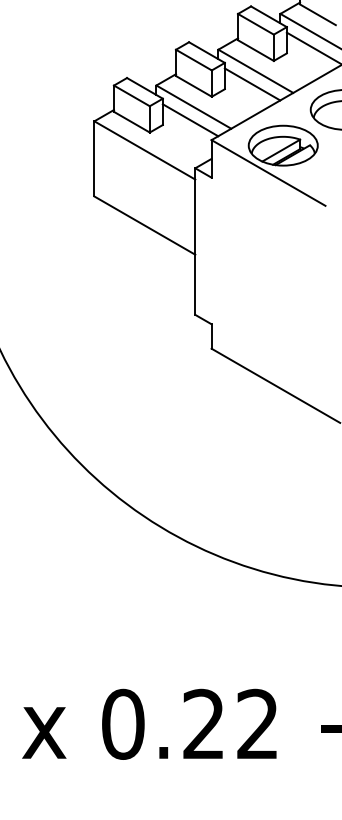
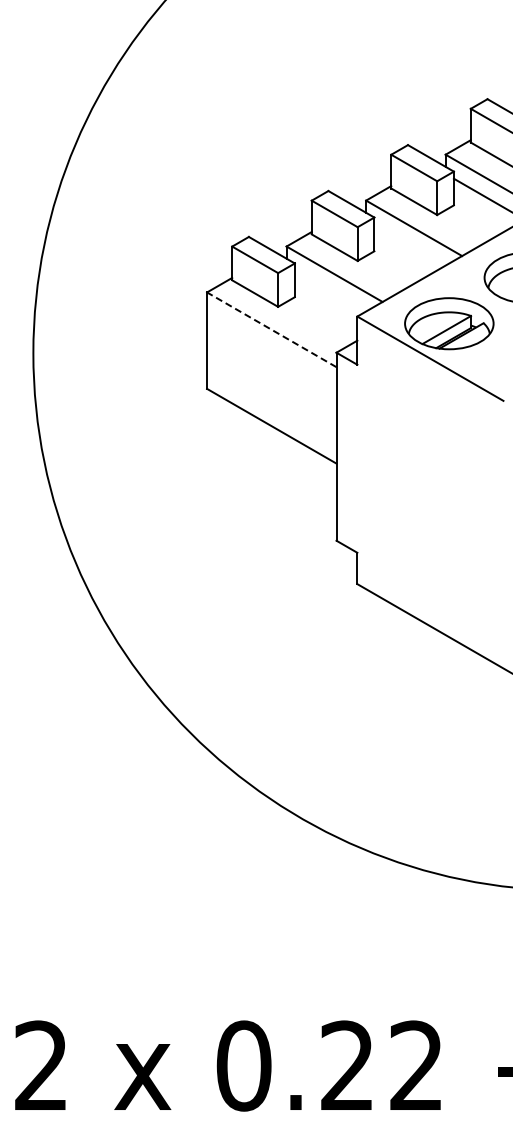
line: (252, 83) -> (409, 244), removed
line: (189, 119) -> (329, 290), removed
line: (144, 150) -> (271, 329), solid -> dashed

